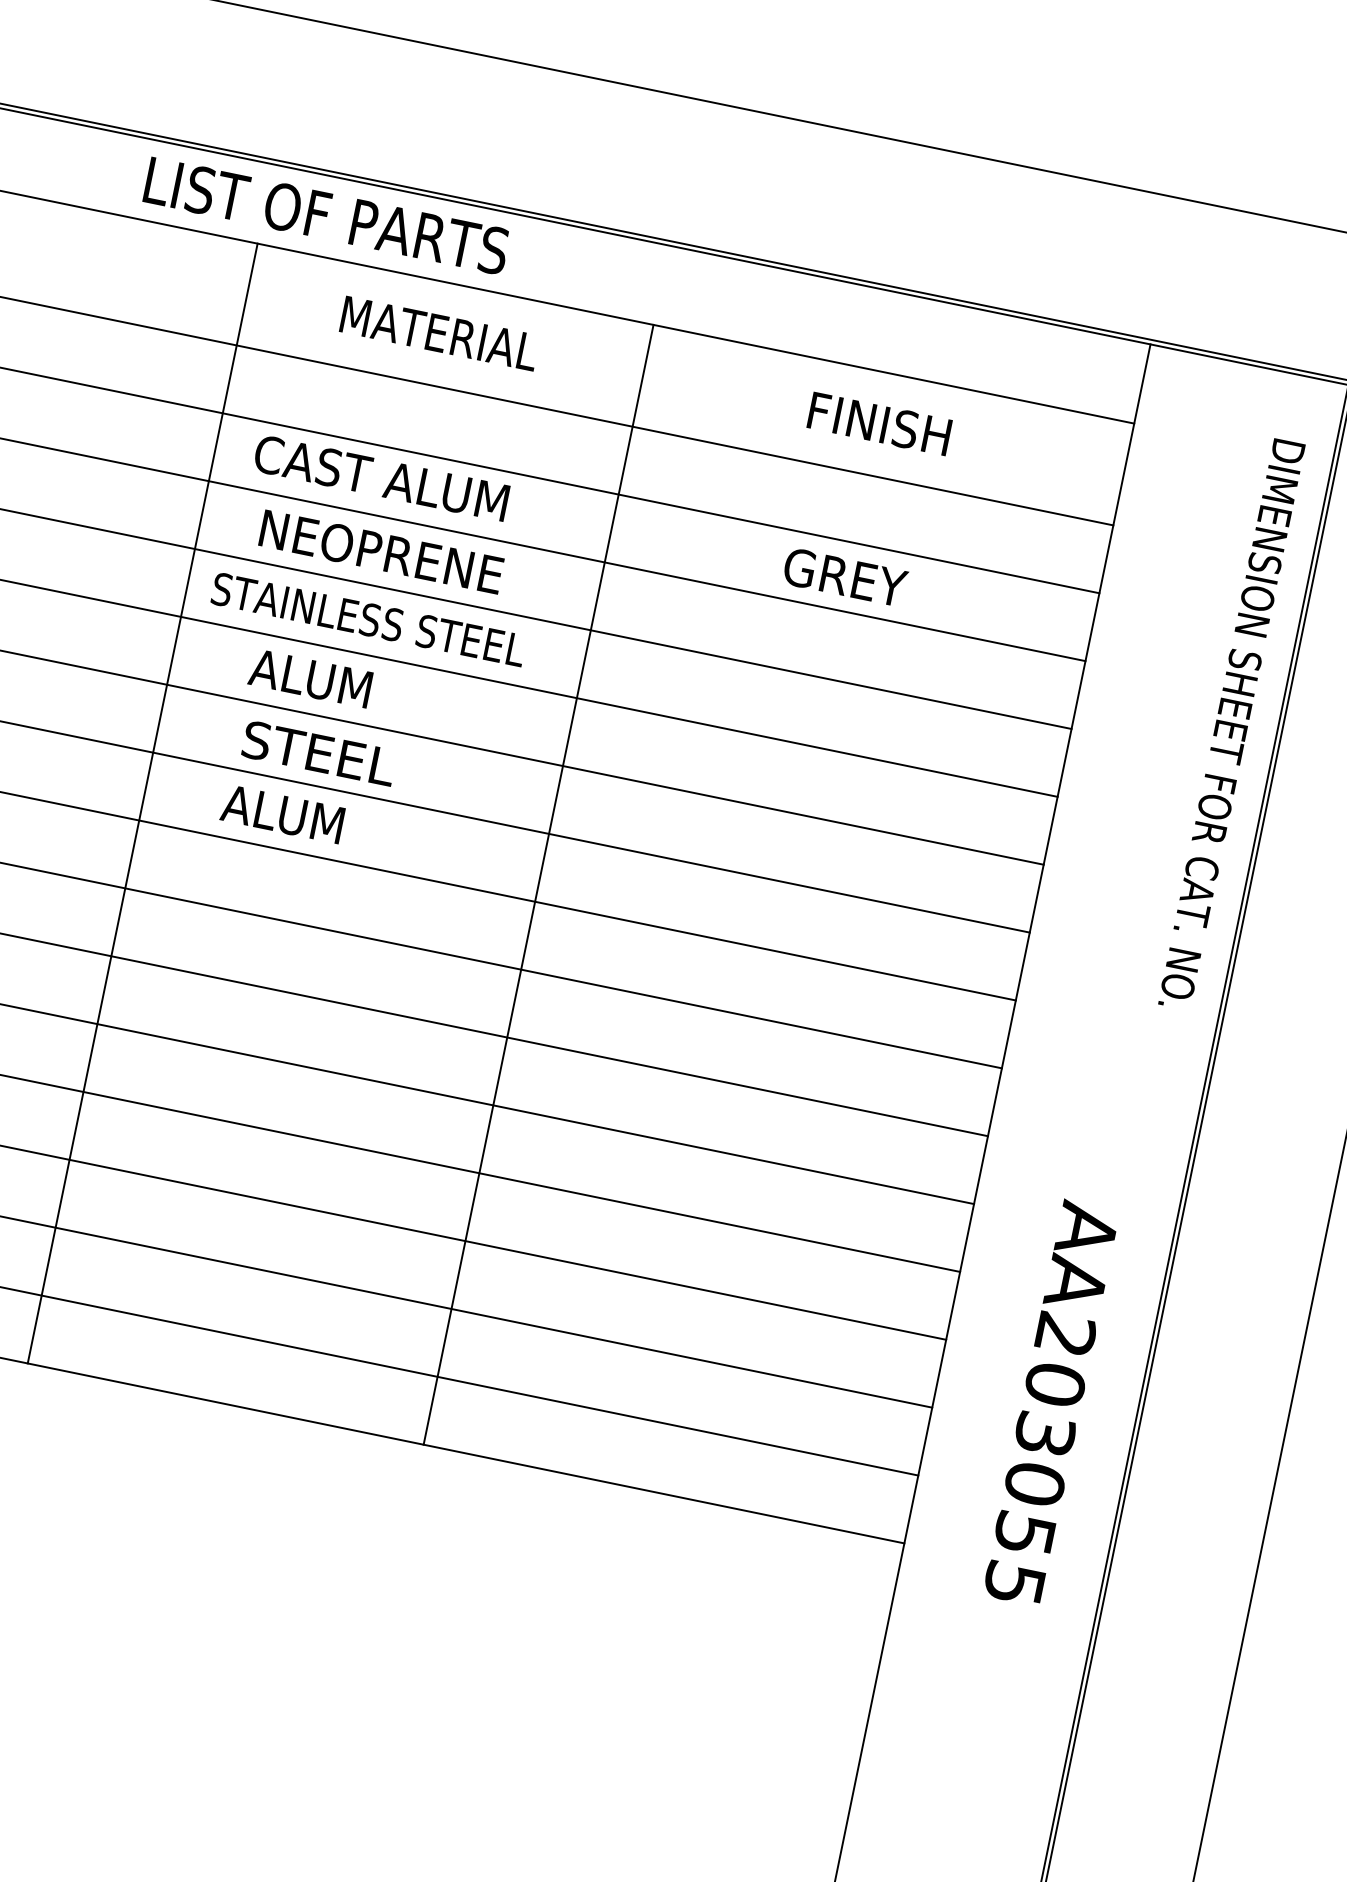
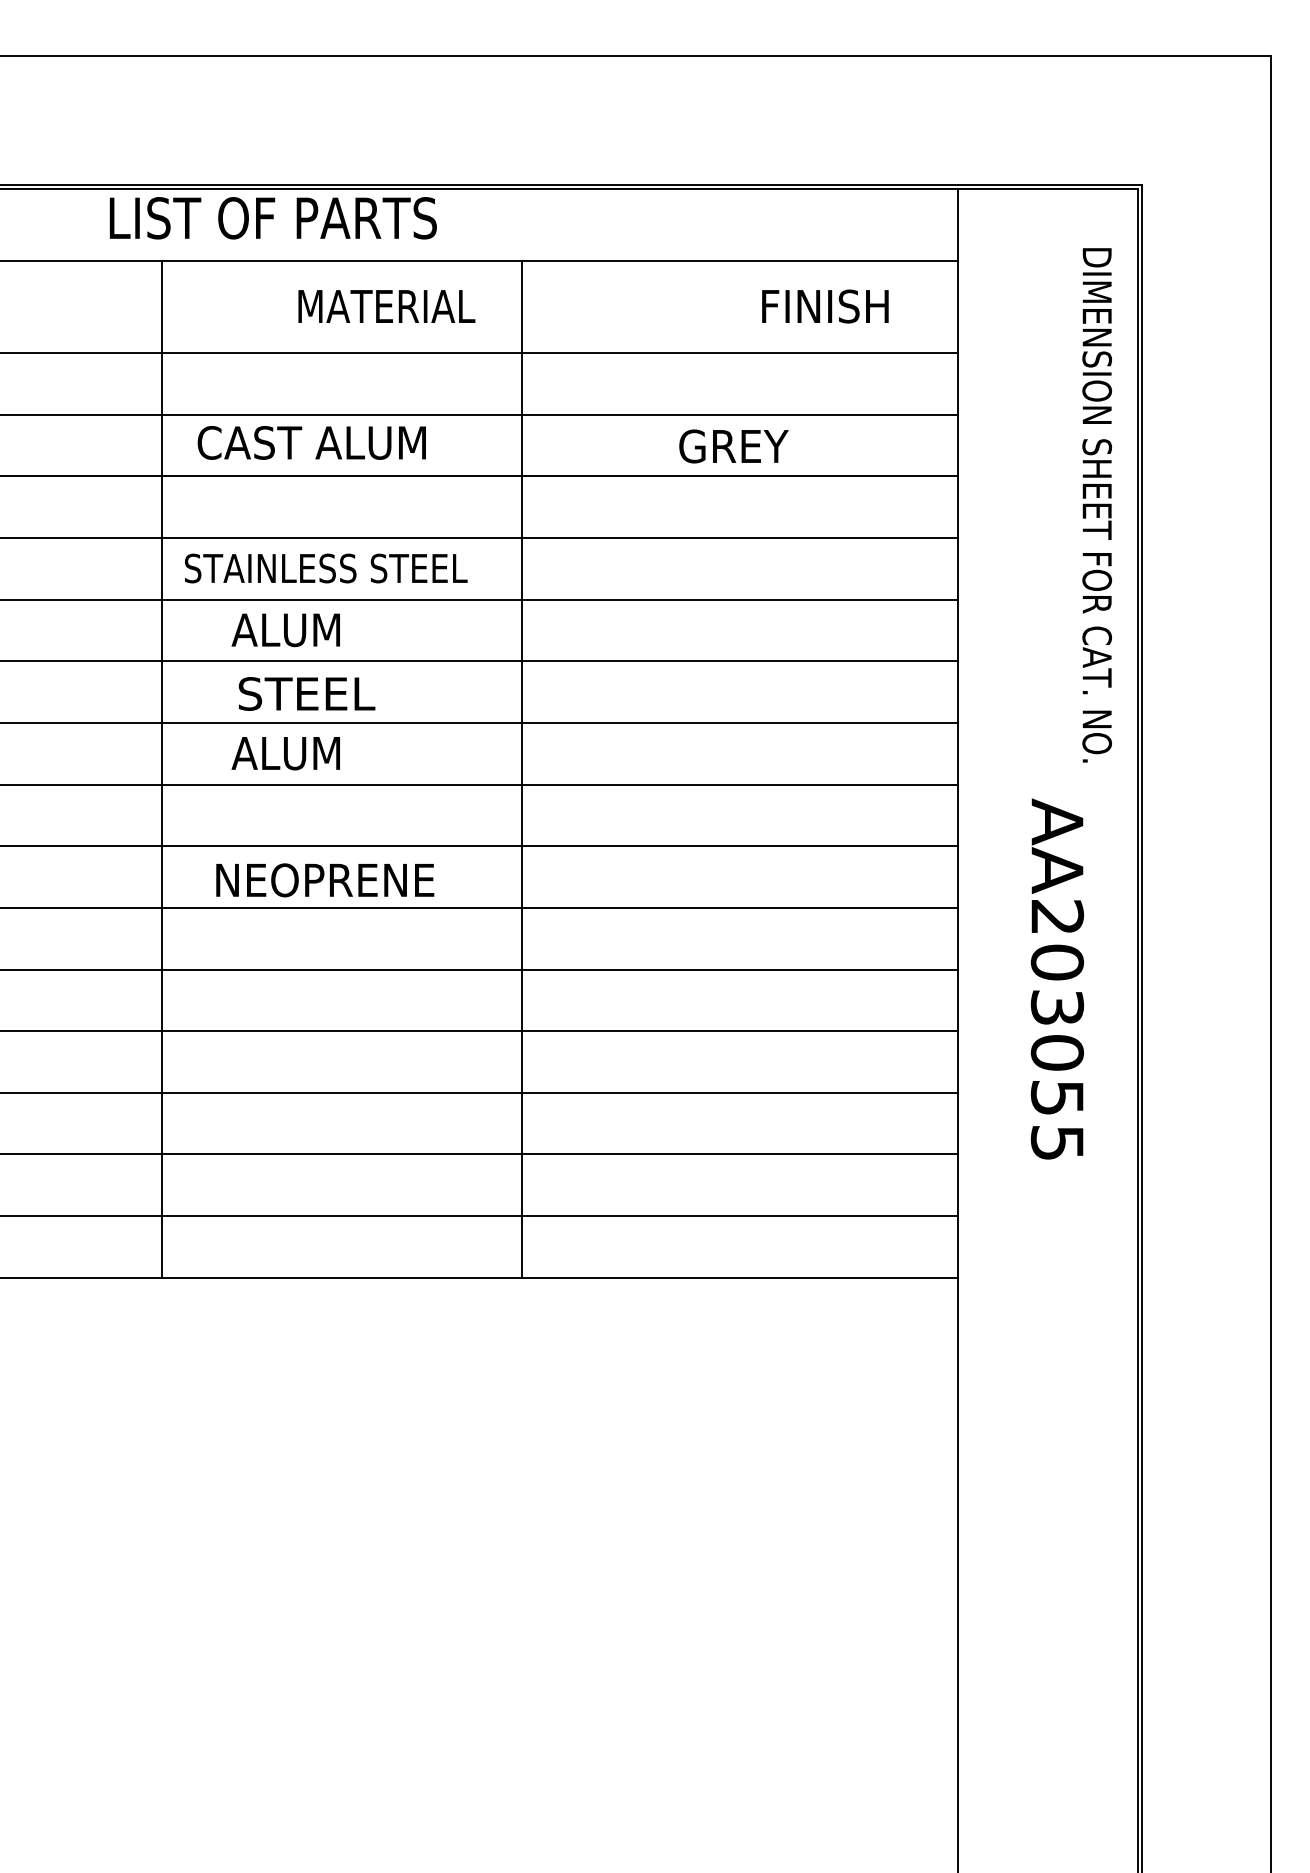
text: (326, 216) -> (273, 218), moved
text: (439, 333) -> (386, 306), moved
text: (879, 423) -> (825, 306), moved
text: (381, 552) -> (325, 880), moved
text: (1051, 1402) -> (1057, 978), moved

